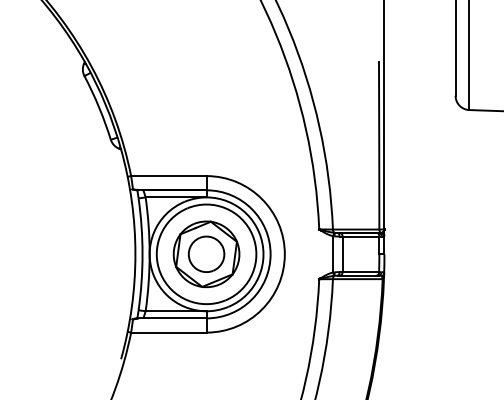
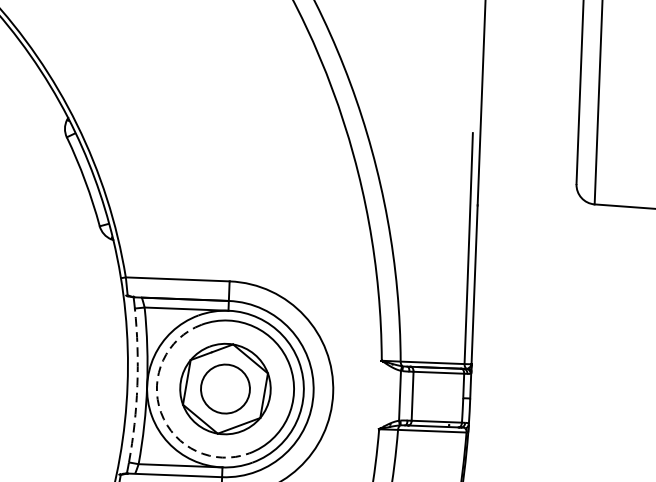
arc: (142, 254) -> (137, 385), solid -> dashed
arc: (160, 273) -> (161, 412), solid -> dashed

